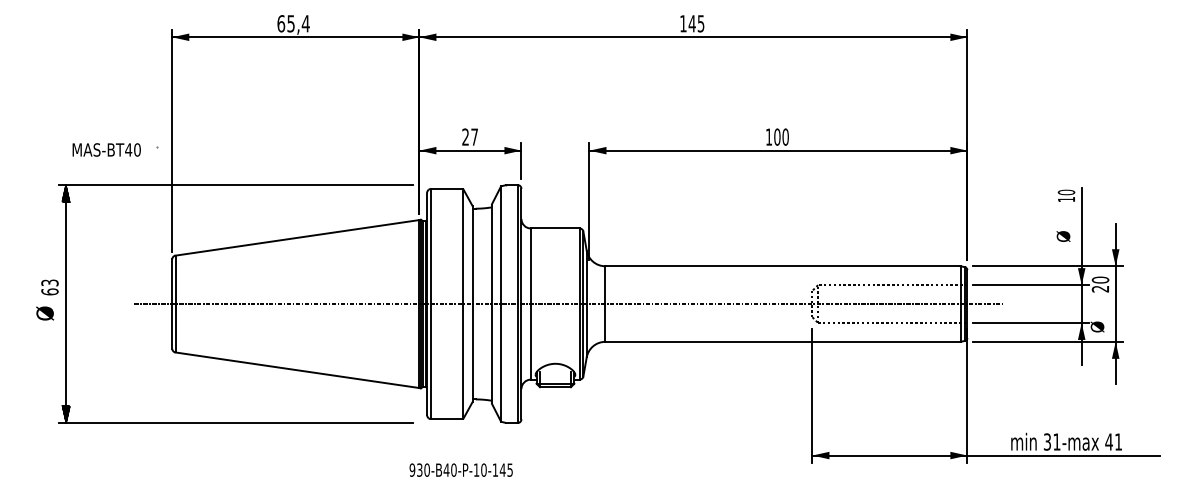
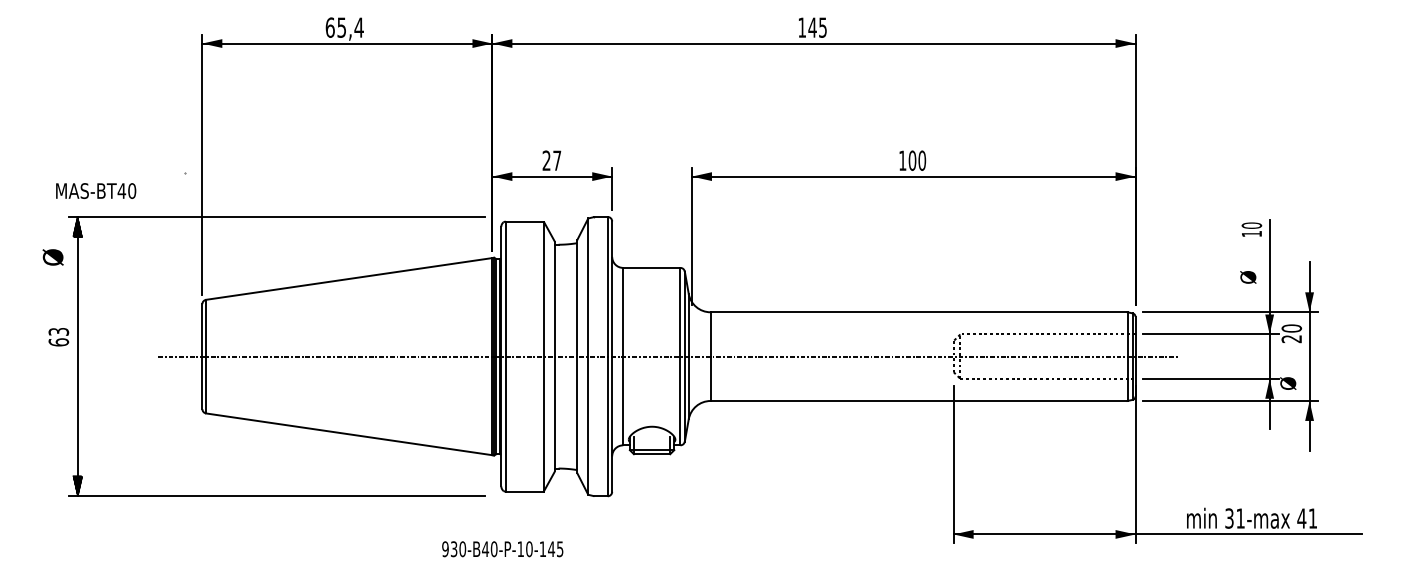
text: (106, 149) -> (95, 190), moved
text: (45, 313) -> (53, 257), moved
text: (460, 469) -> (501, 548), moved

